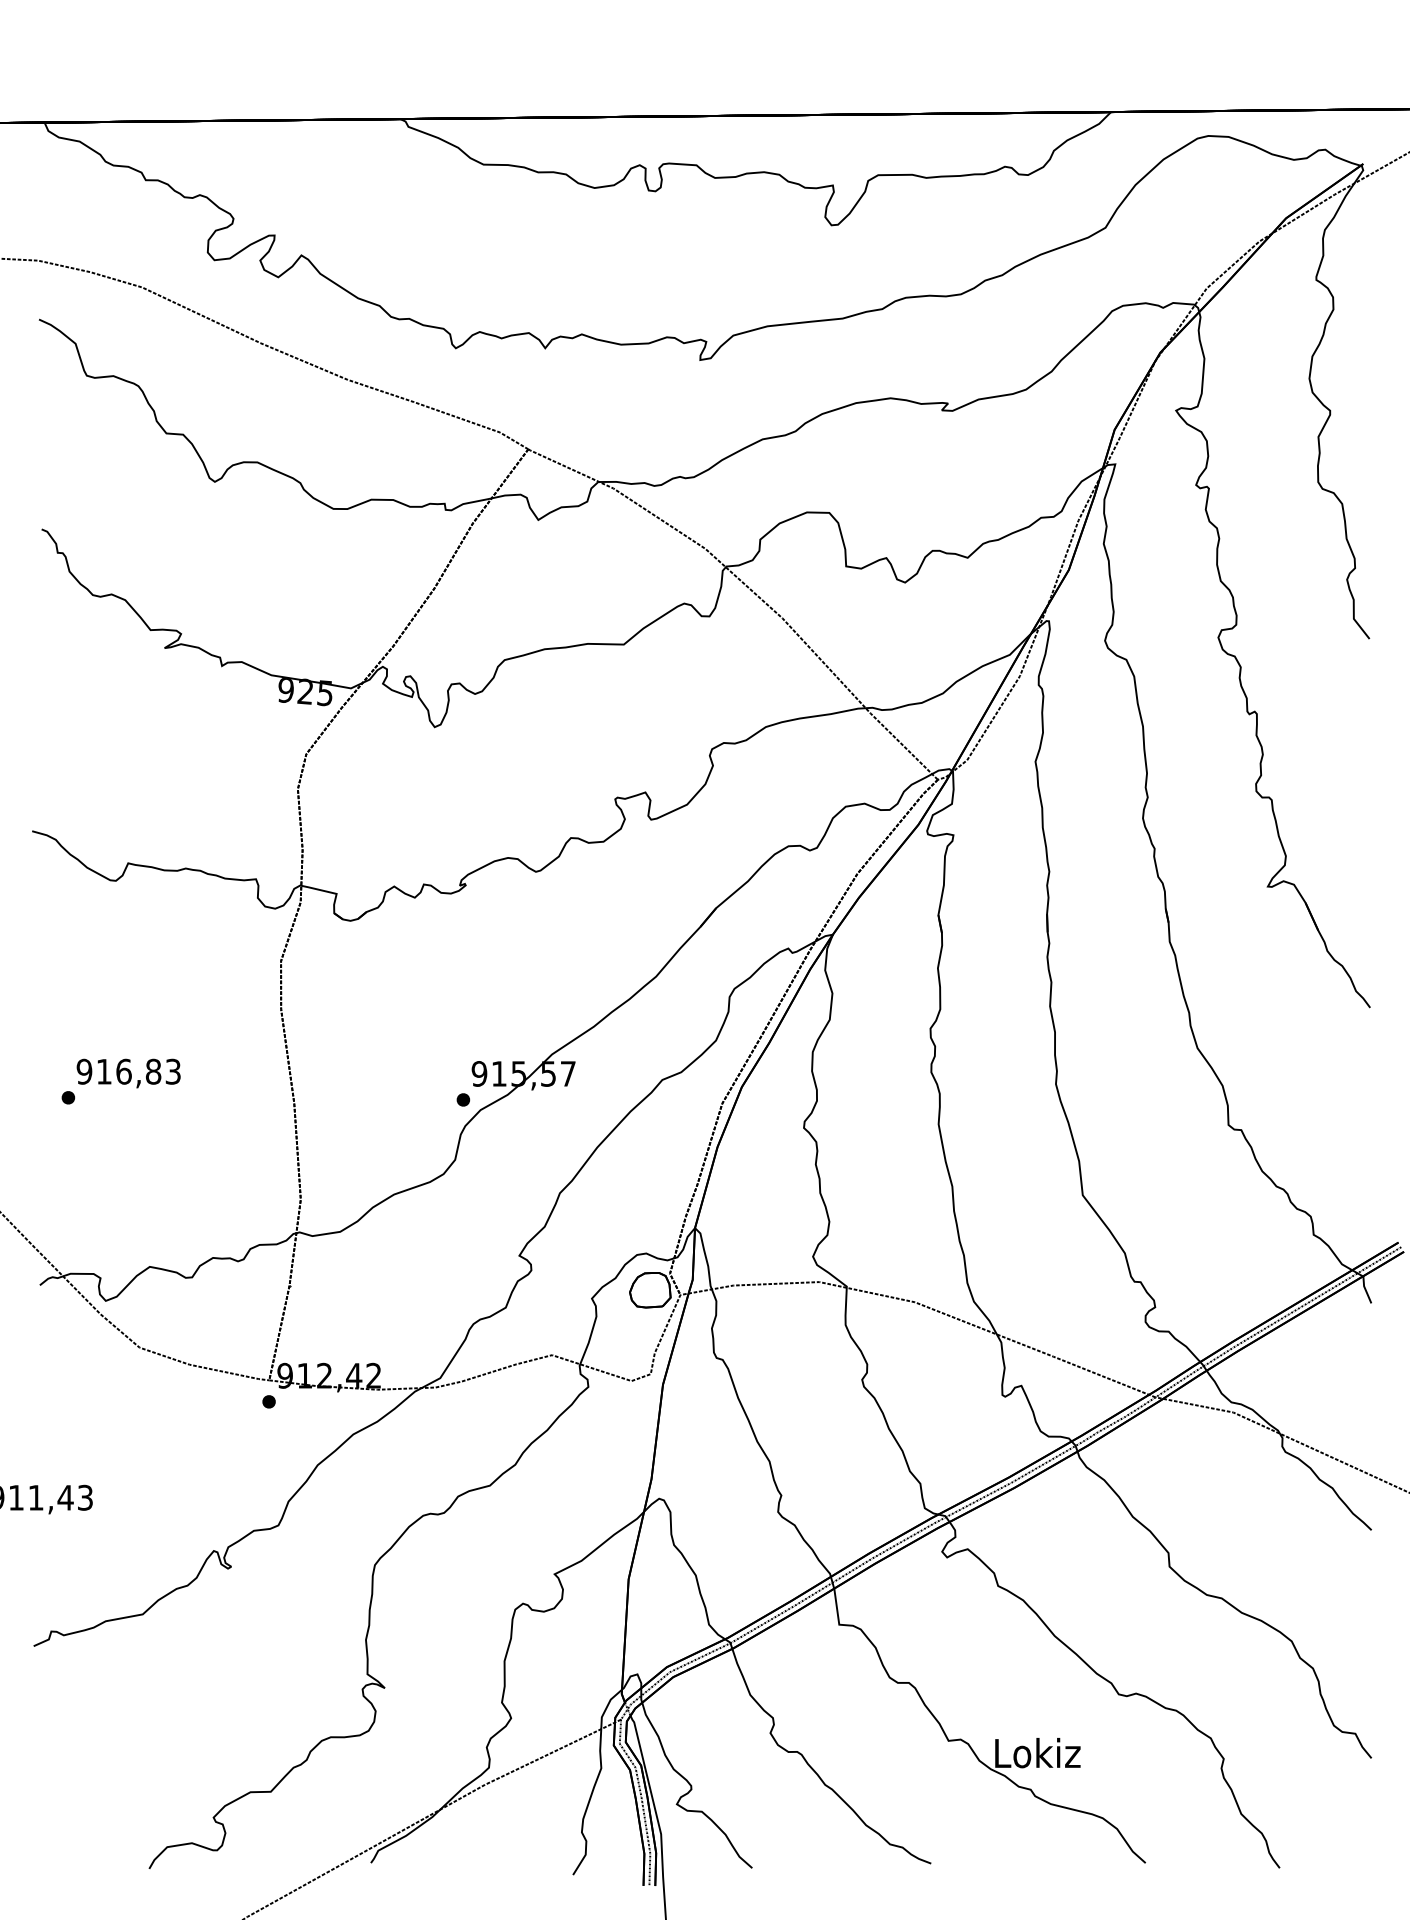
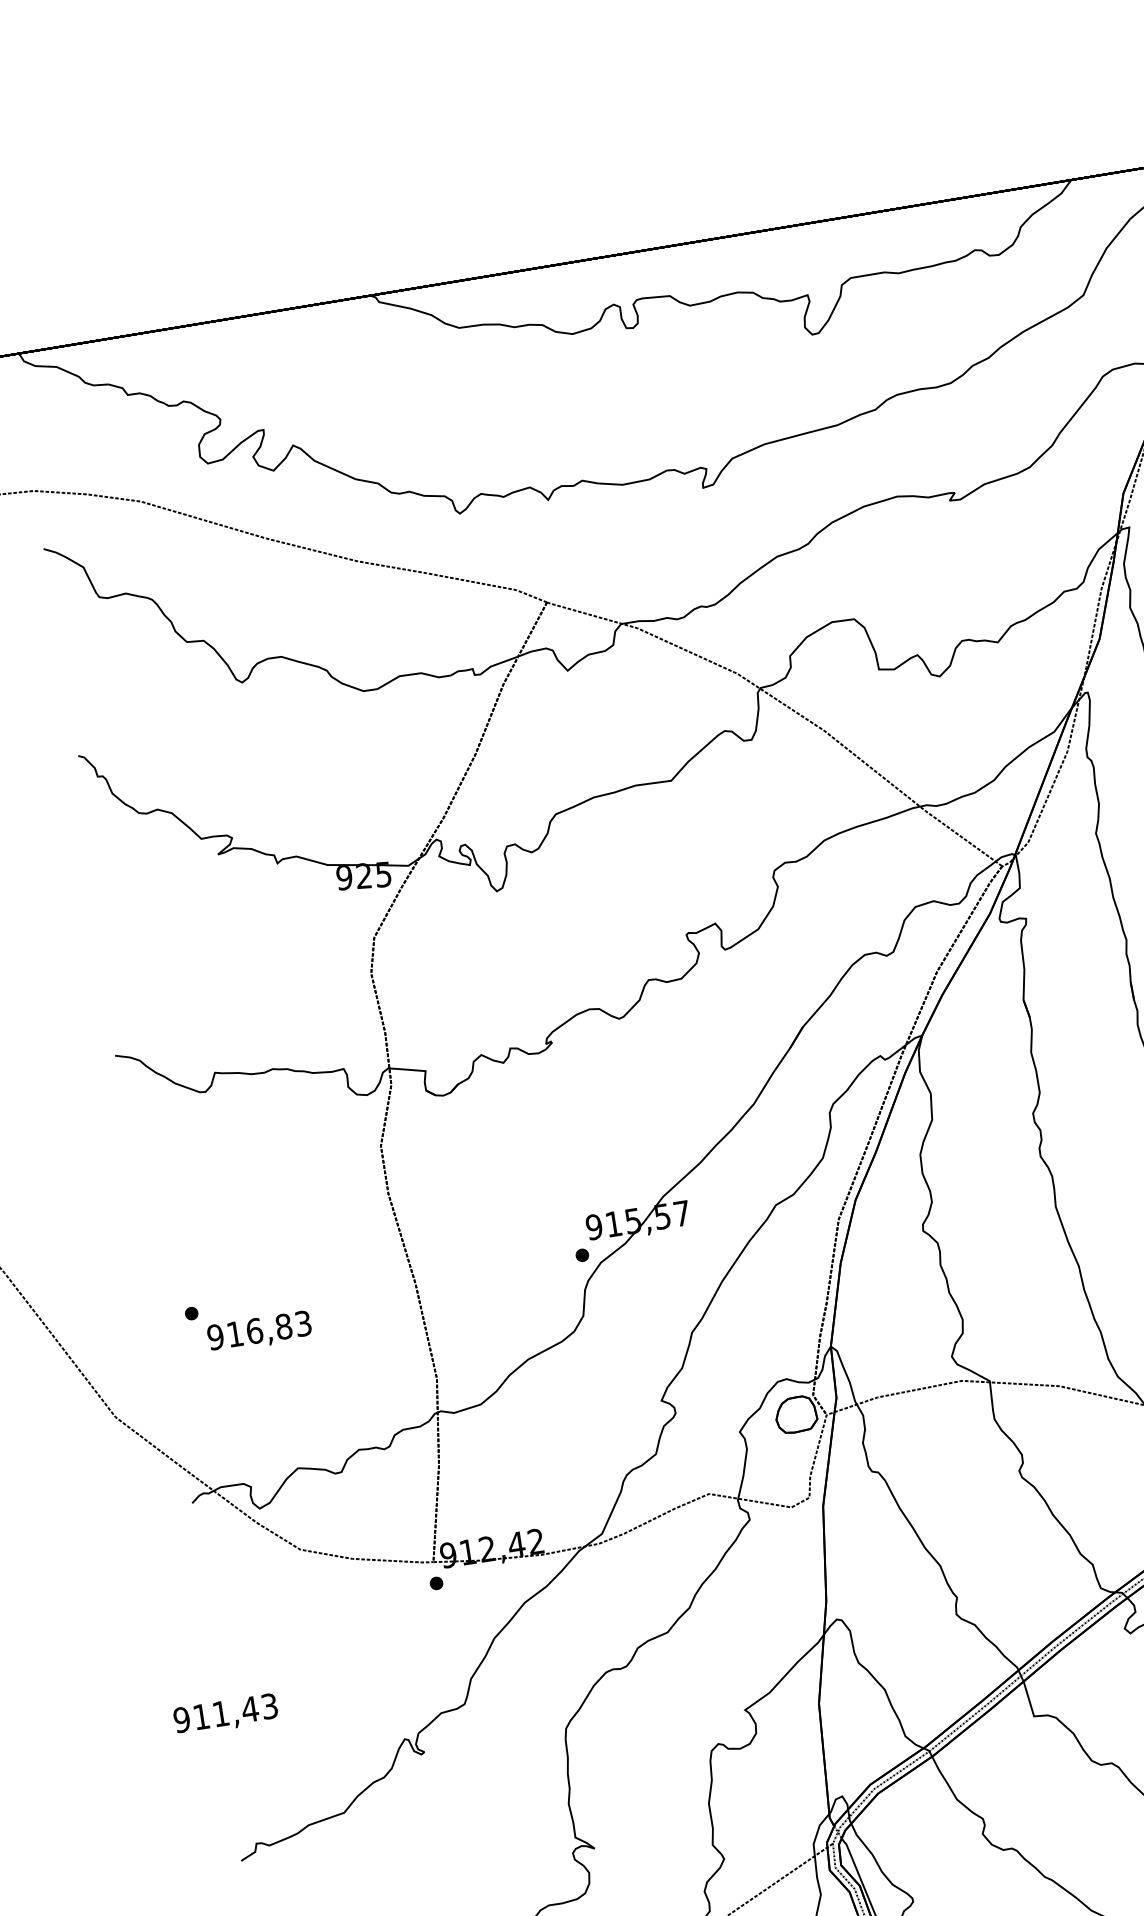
text: (128, 1073) -> (259, 1332), moved

